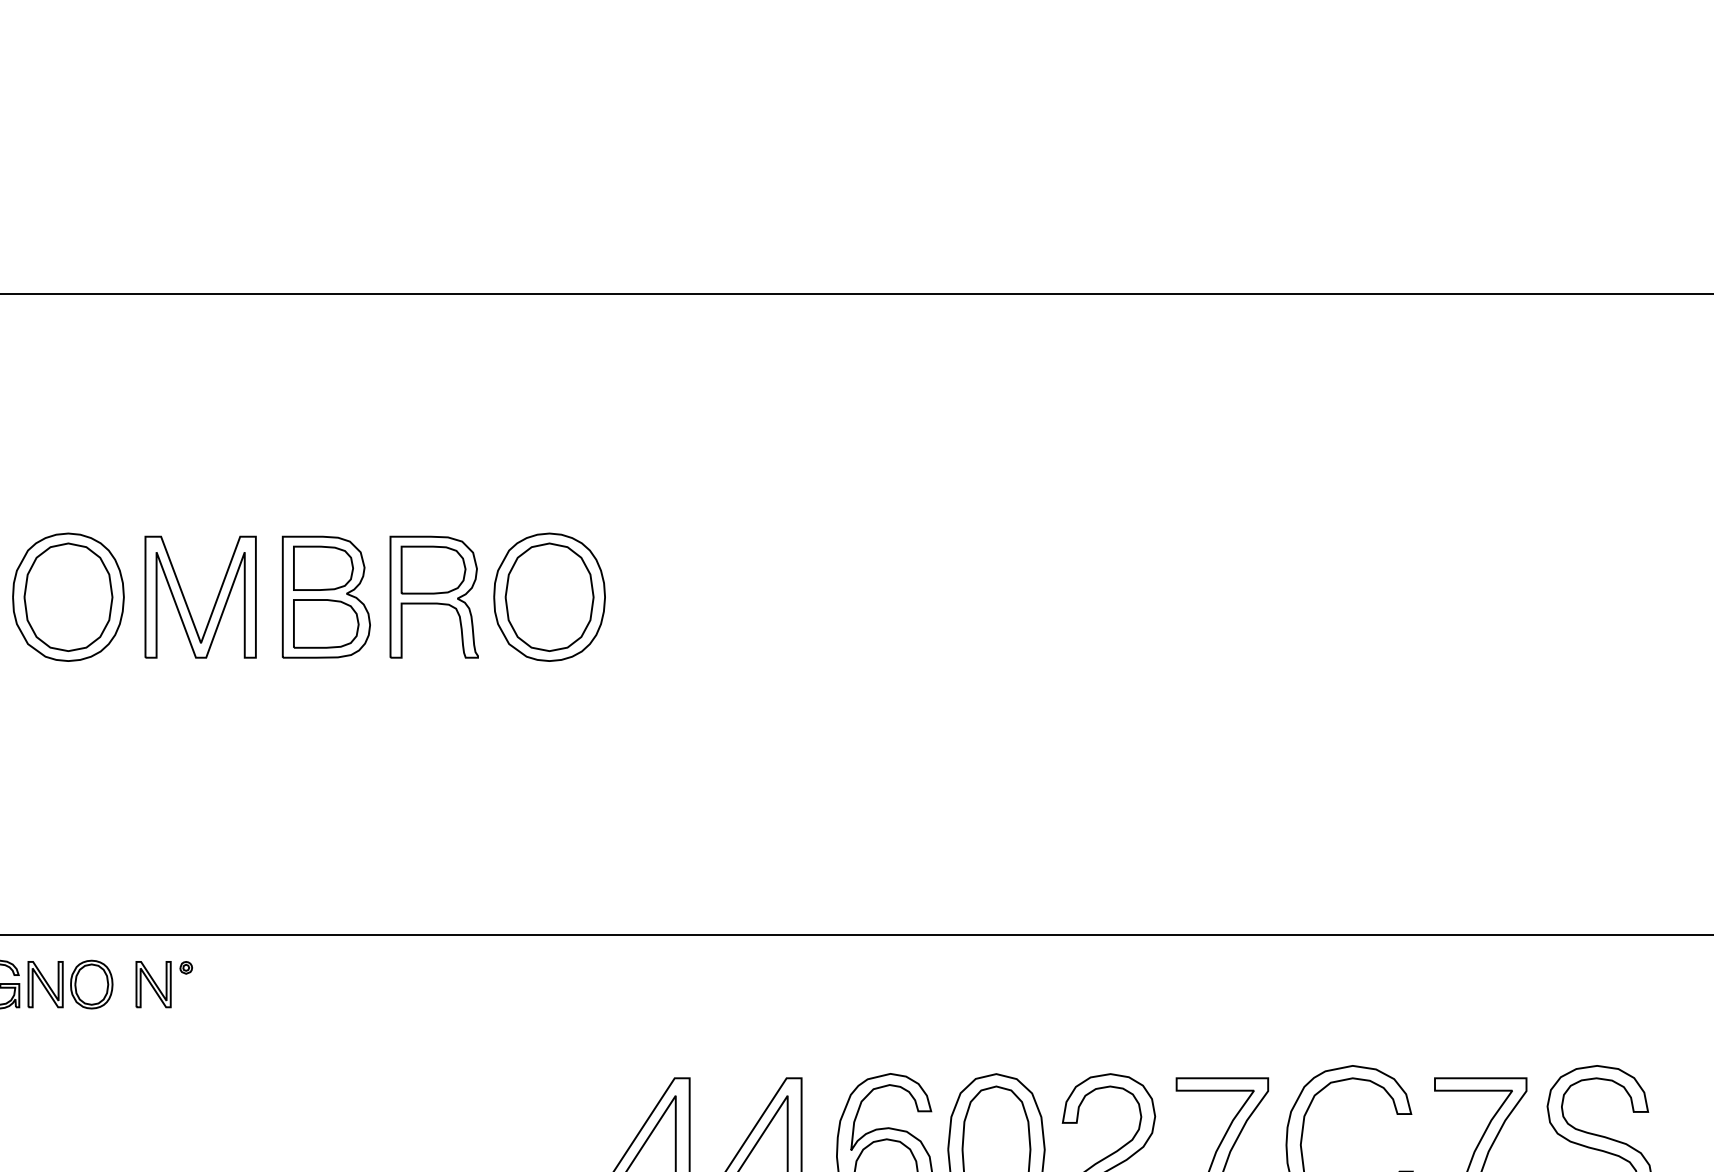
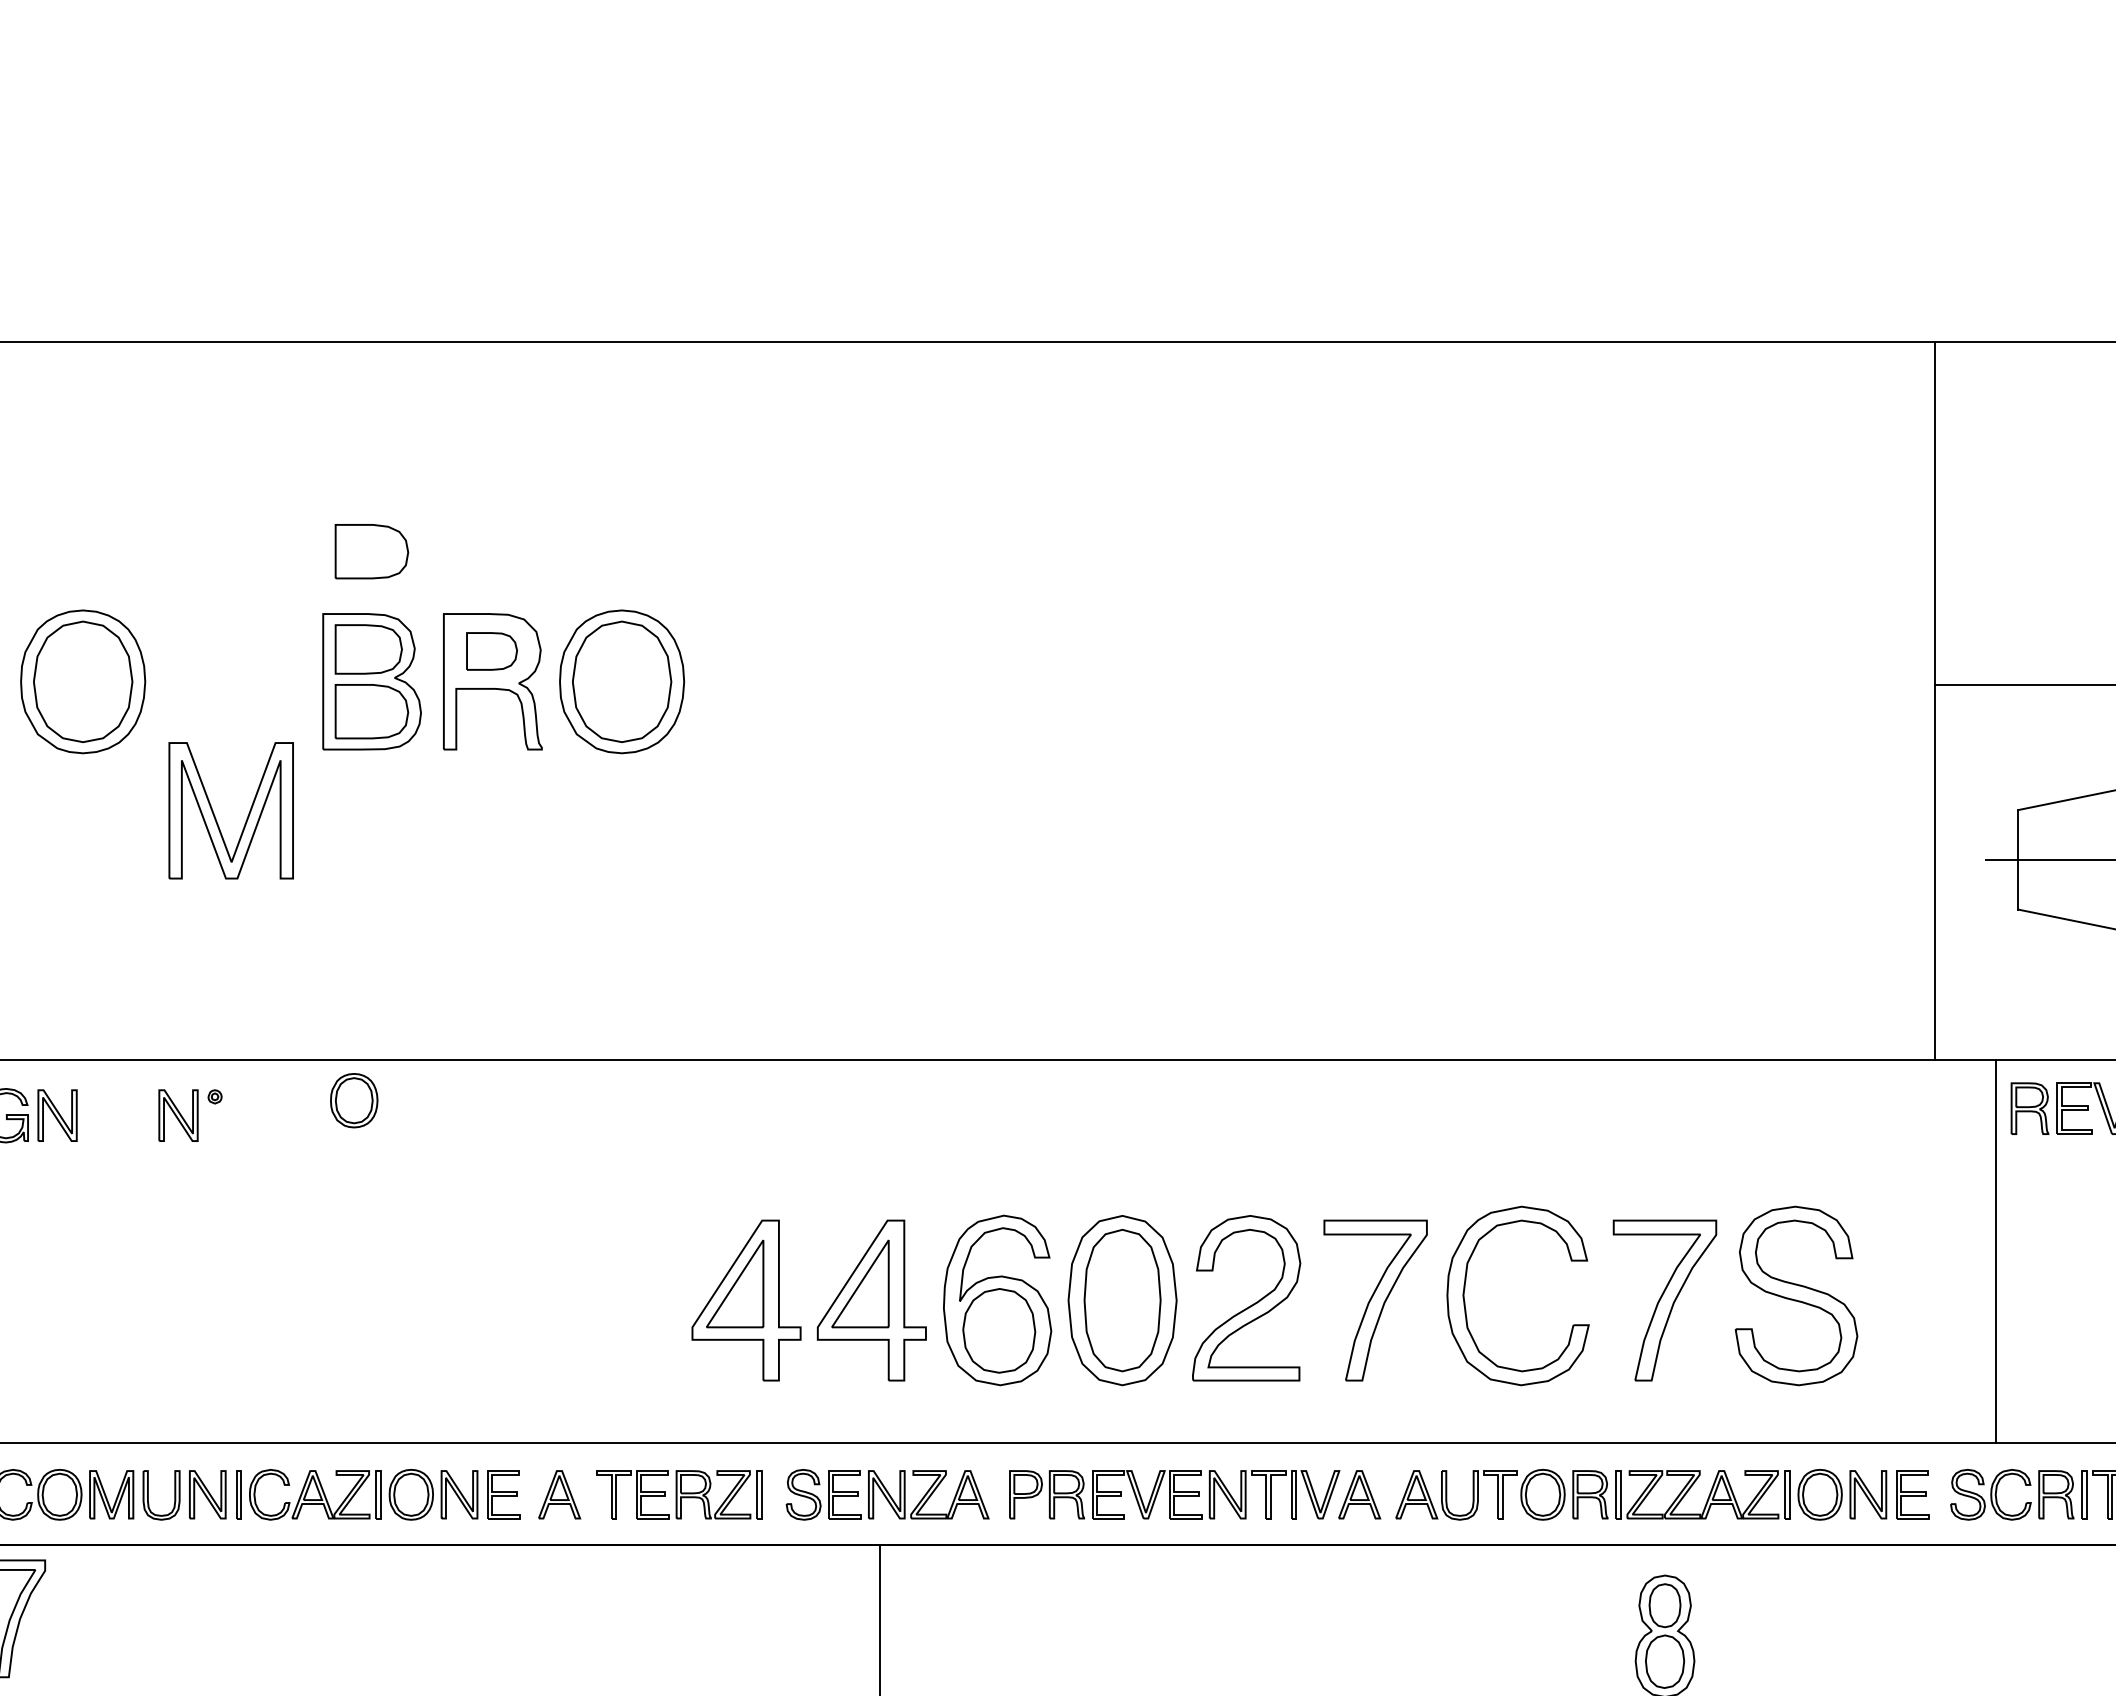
part: (325, 480) -> (371, 551), added
part: (433, 570) -> (491, 651), size x0.7
part: (187, 604) -> (216, 818), moved
part: (91, 984) -> (354, 1100), moved

